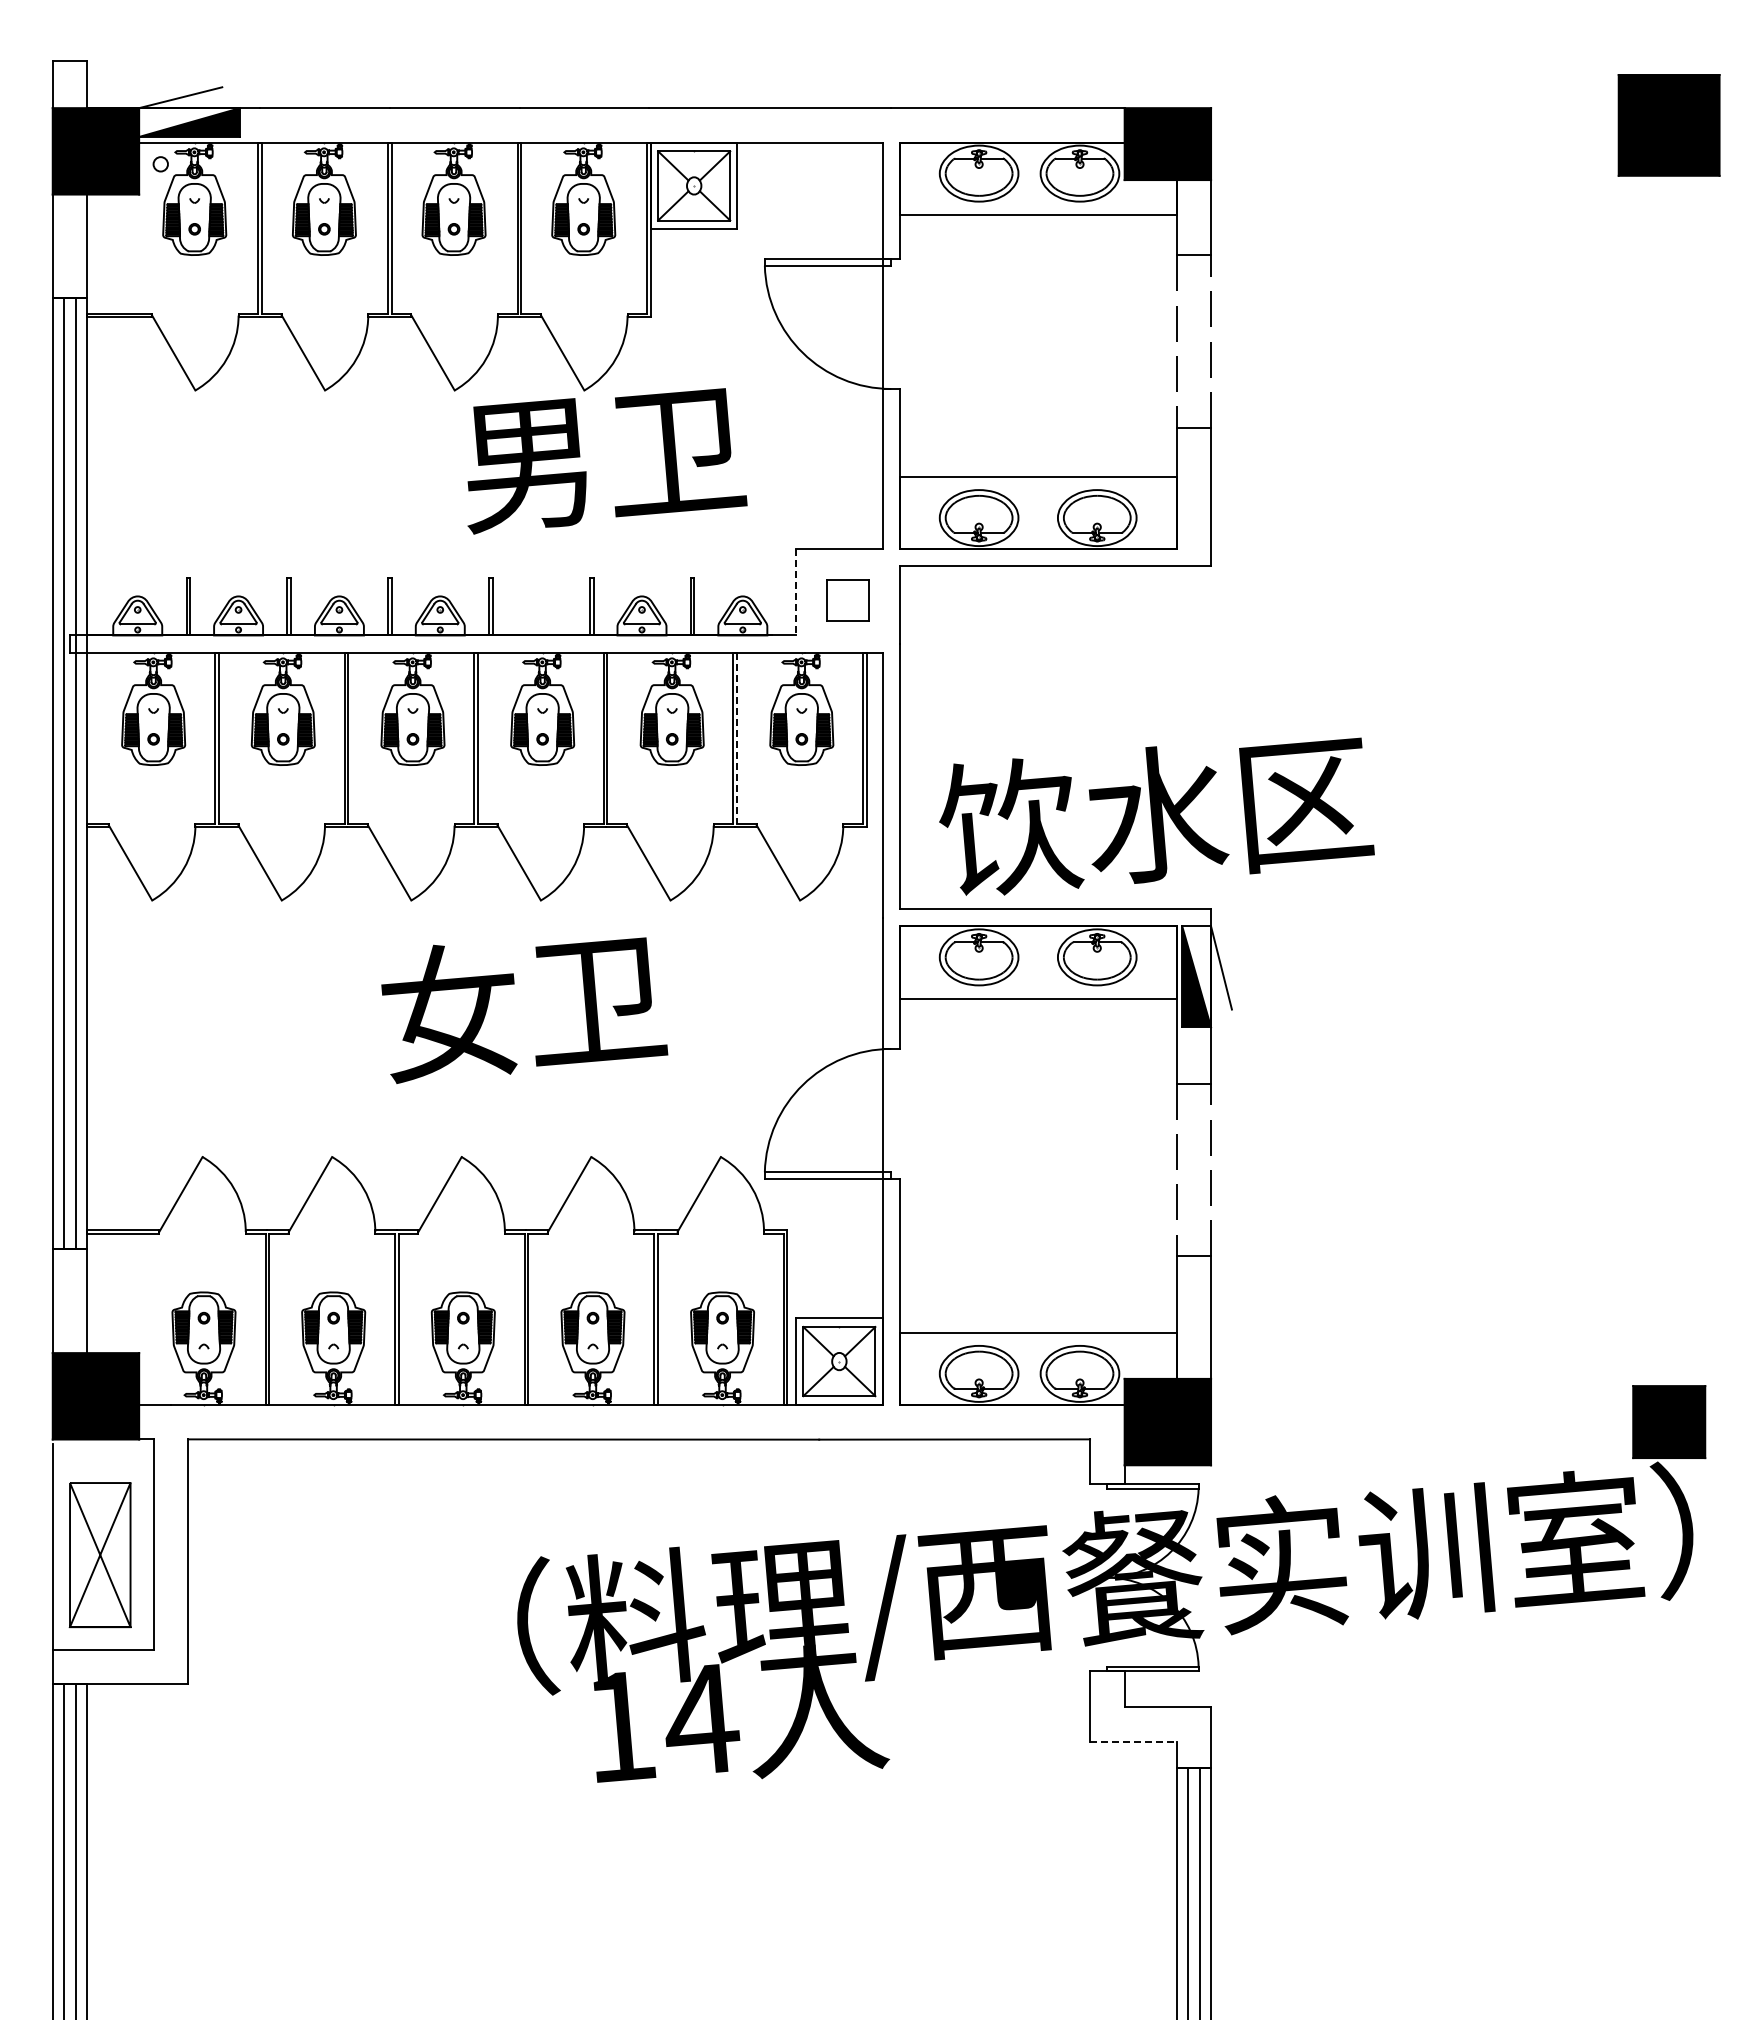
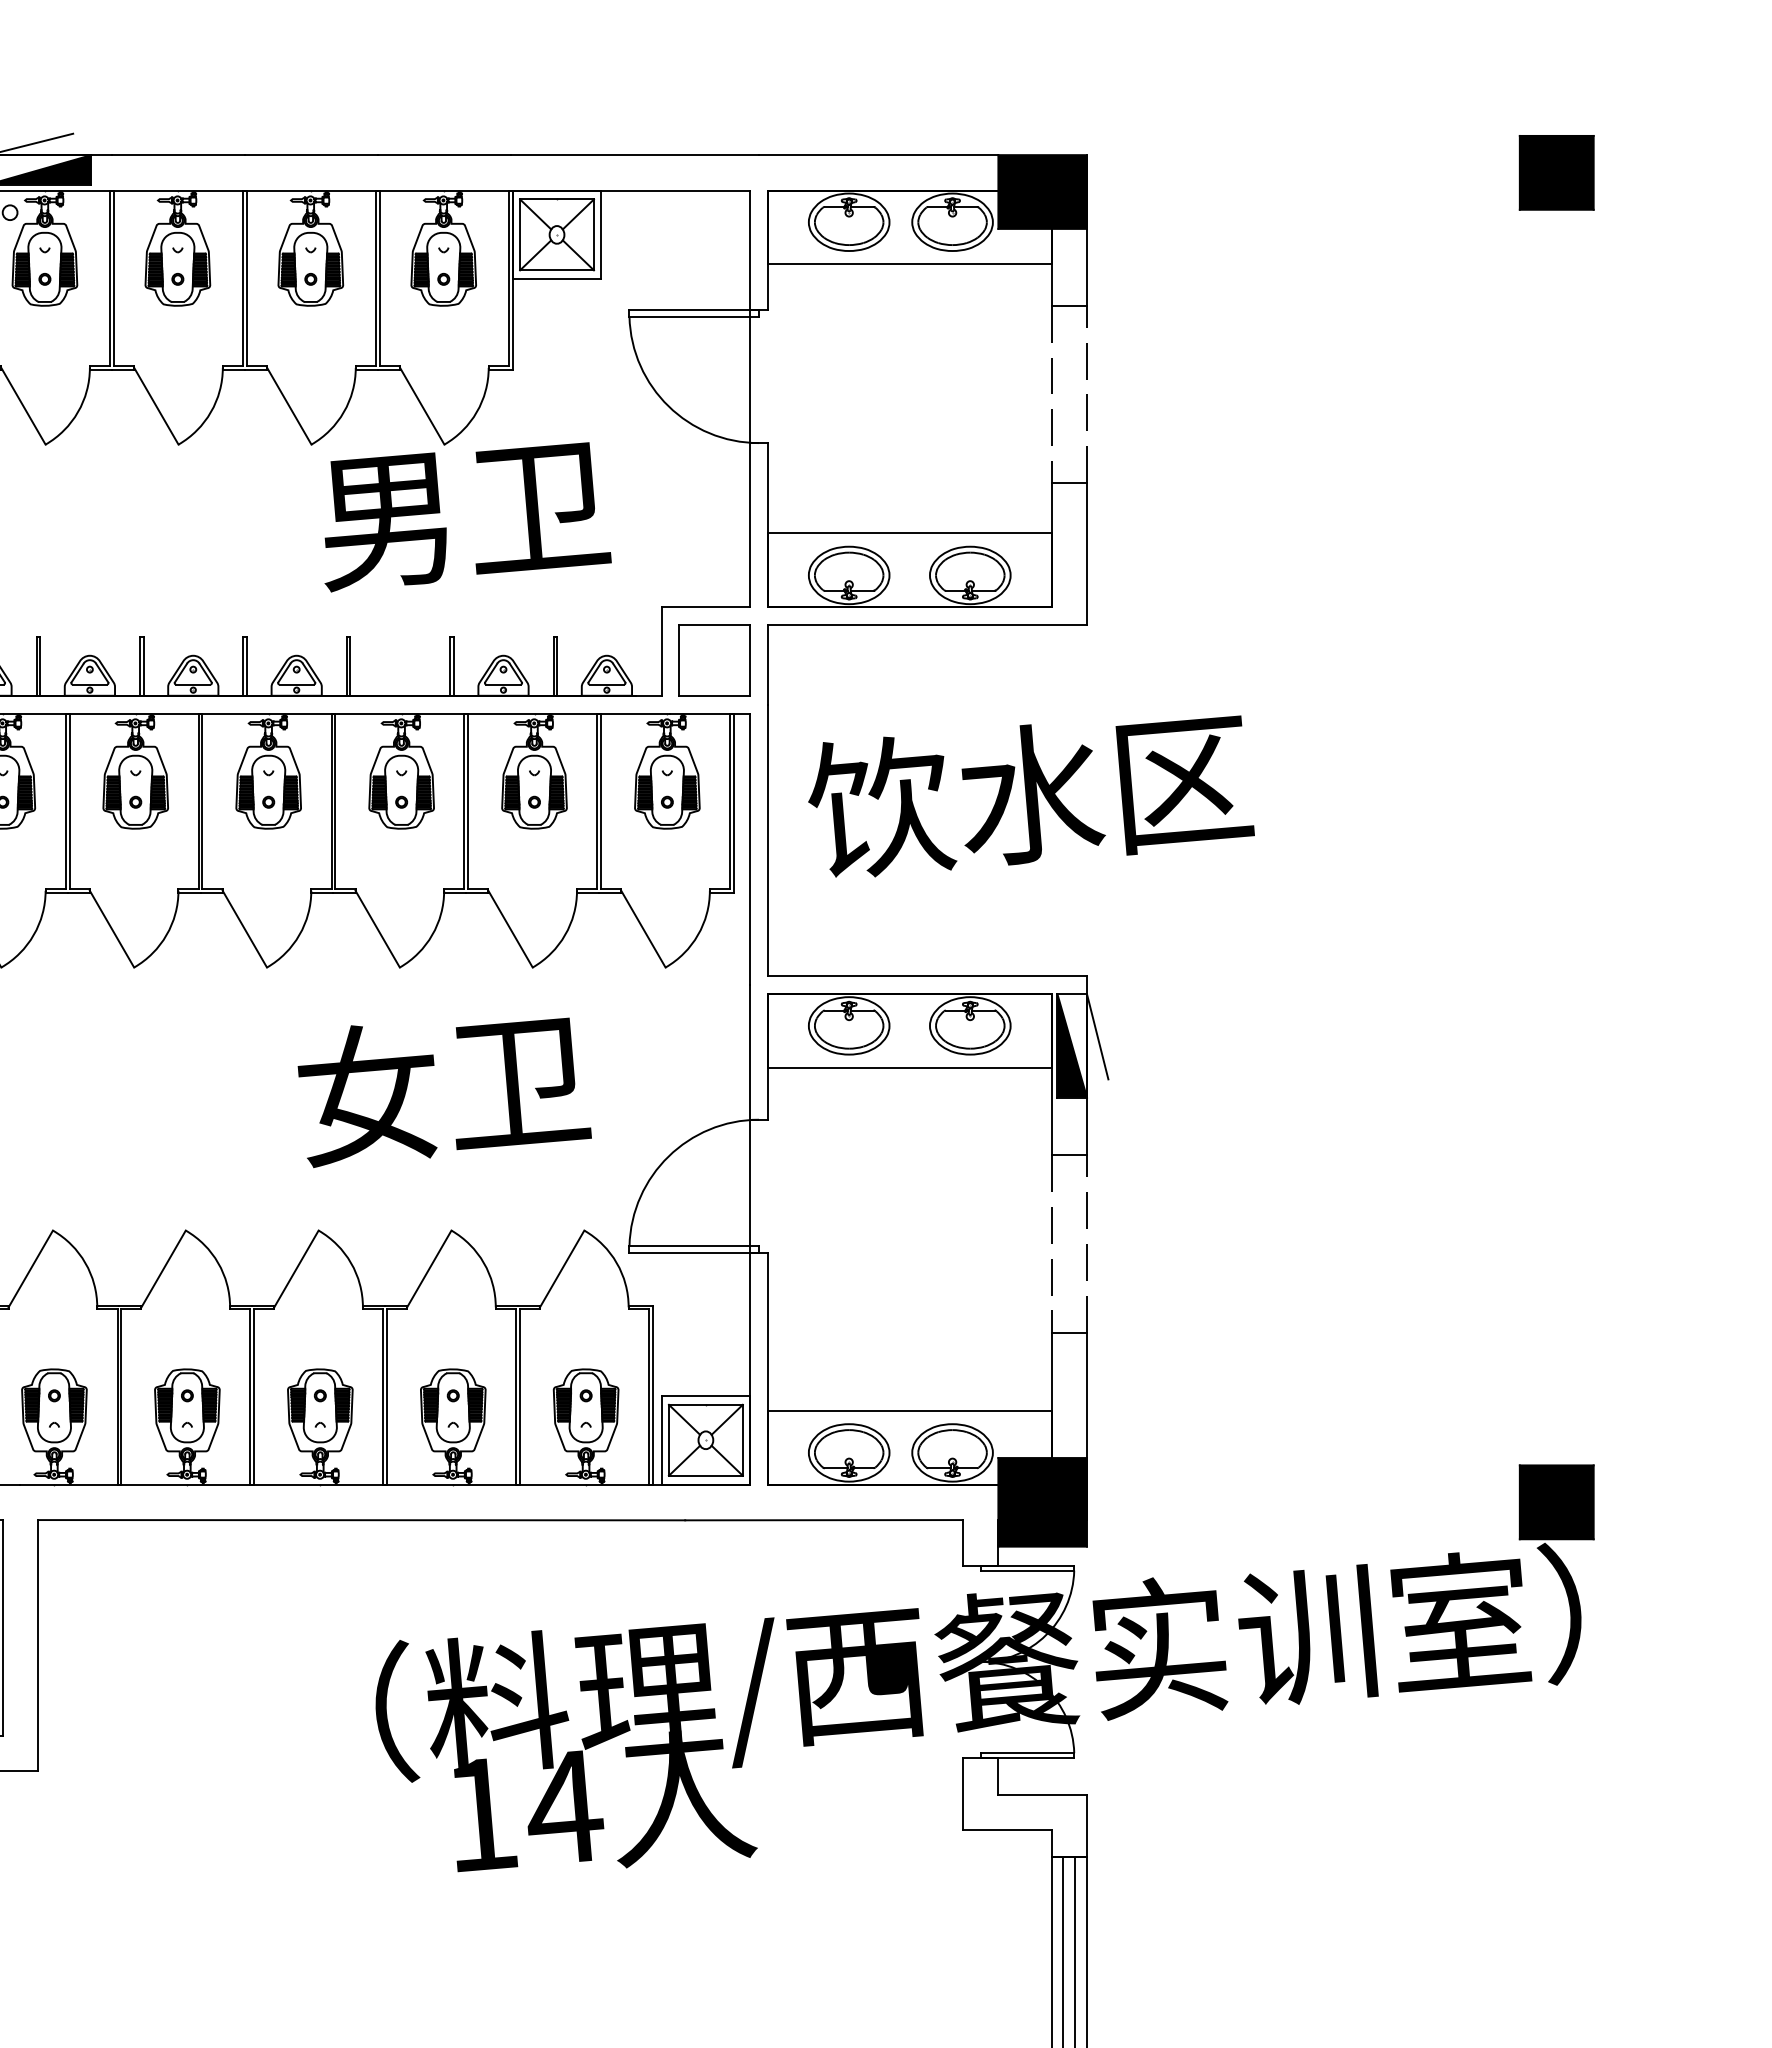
part: (1669, 125) -> (1557, 172), size x0.71
line: (796, 592) -> (661, 651), dashed -> solid
part: (847, 600) -> (714, 659), size x1.67
line: (737, 738) -> (601, 801), dashed -> solid
text: (1156, 816) -> (1031, 796), moved
text: (524, 1010) -> (444, 1092), moved
line: (1133, 1741) -> (1007, 1829), dashed -> solid

